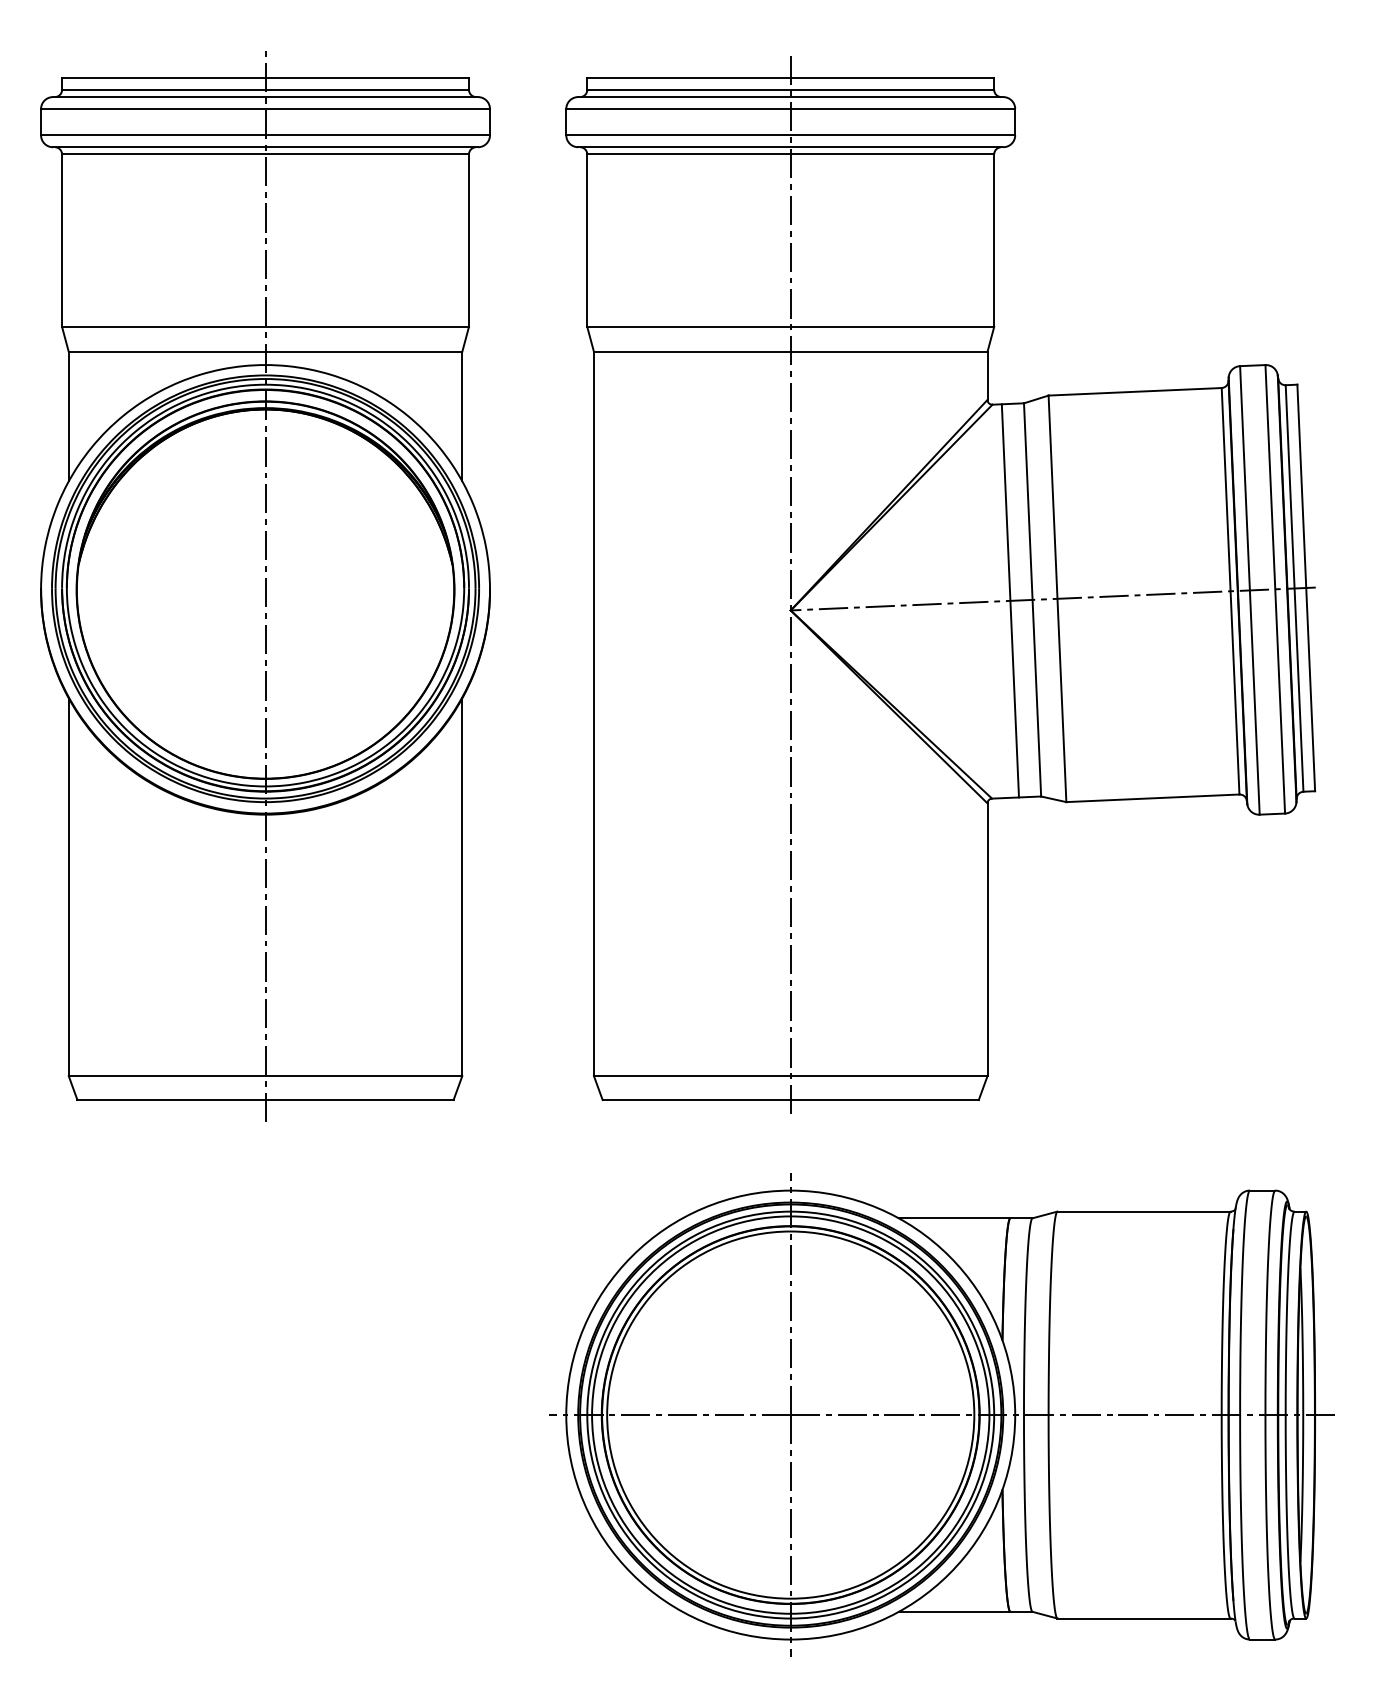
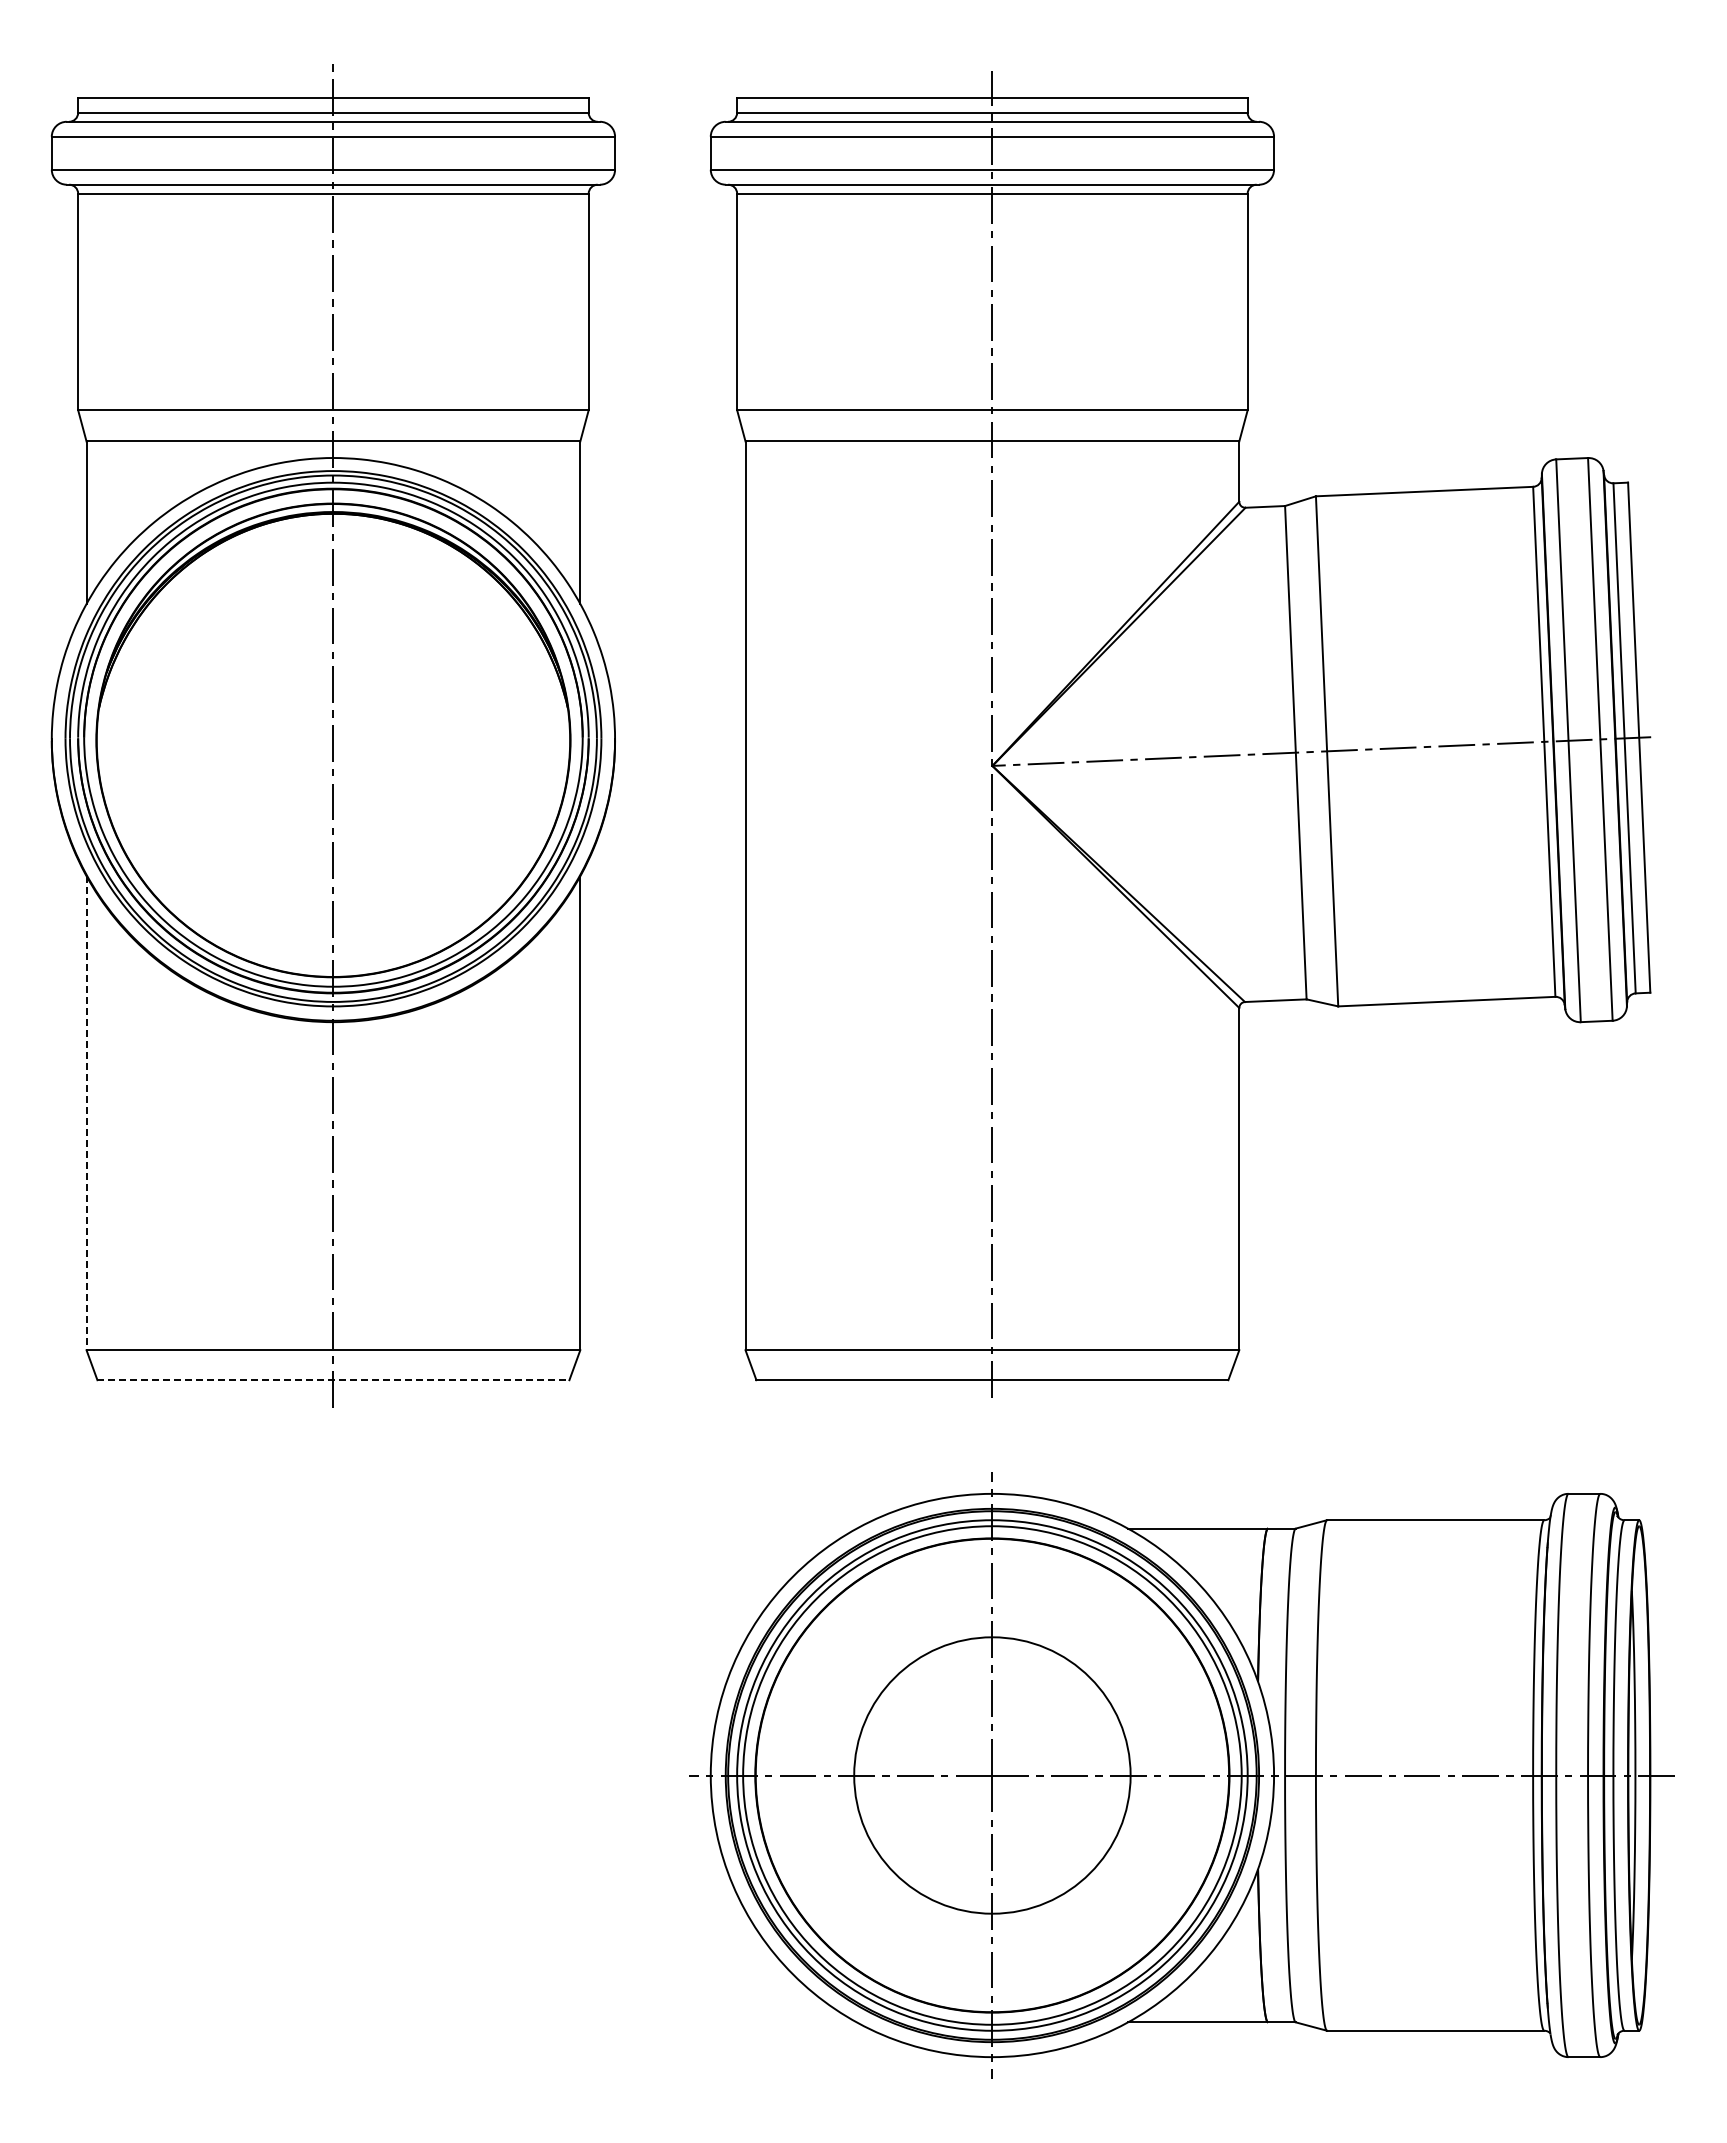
line: (1009, 600) -> (1267, 753), removed
line: (68, 887) -> (86, 1113), solid -> dashed
line: (265, 1100) -> (333, 1380), solid -> dashed
circle: (790, 1415) -> (992, 1775), size x0.6

